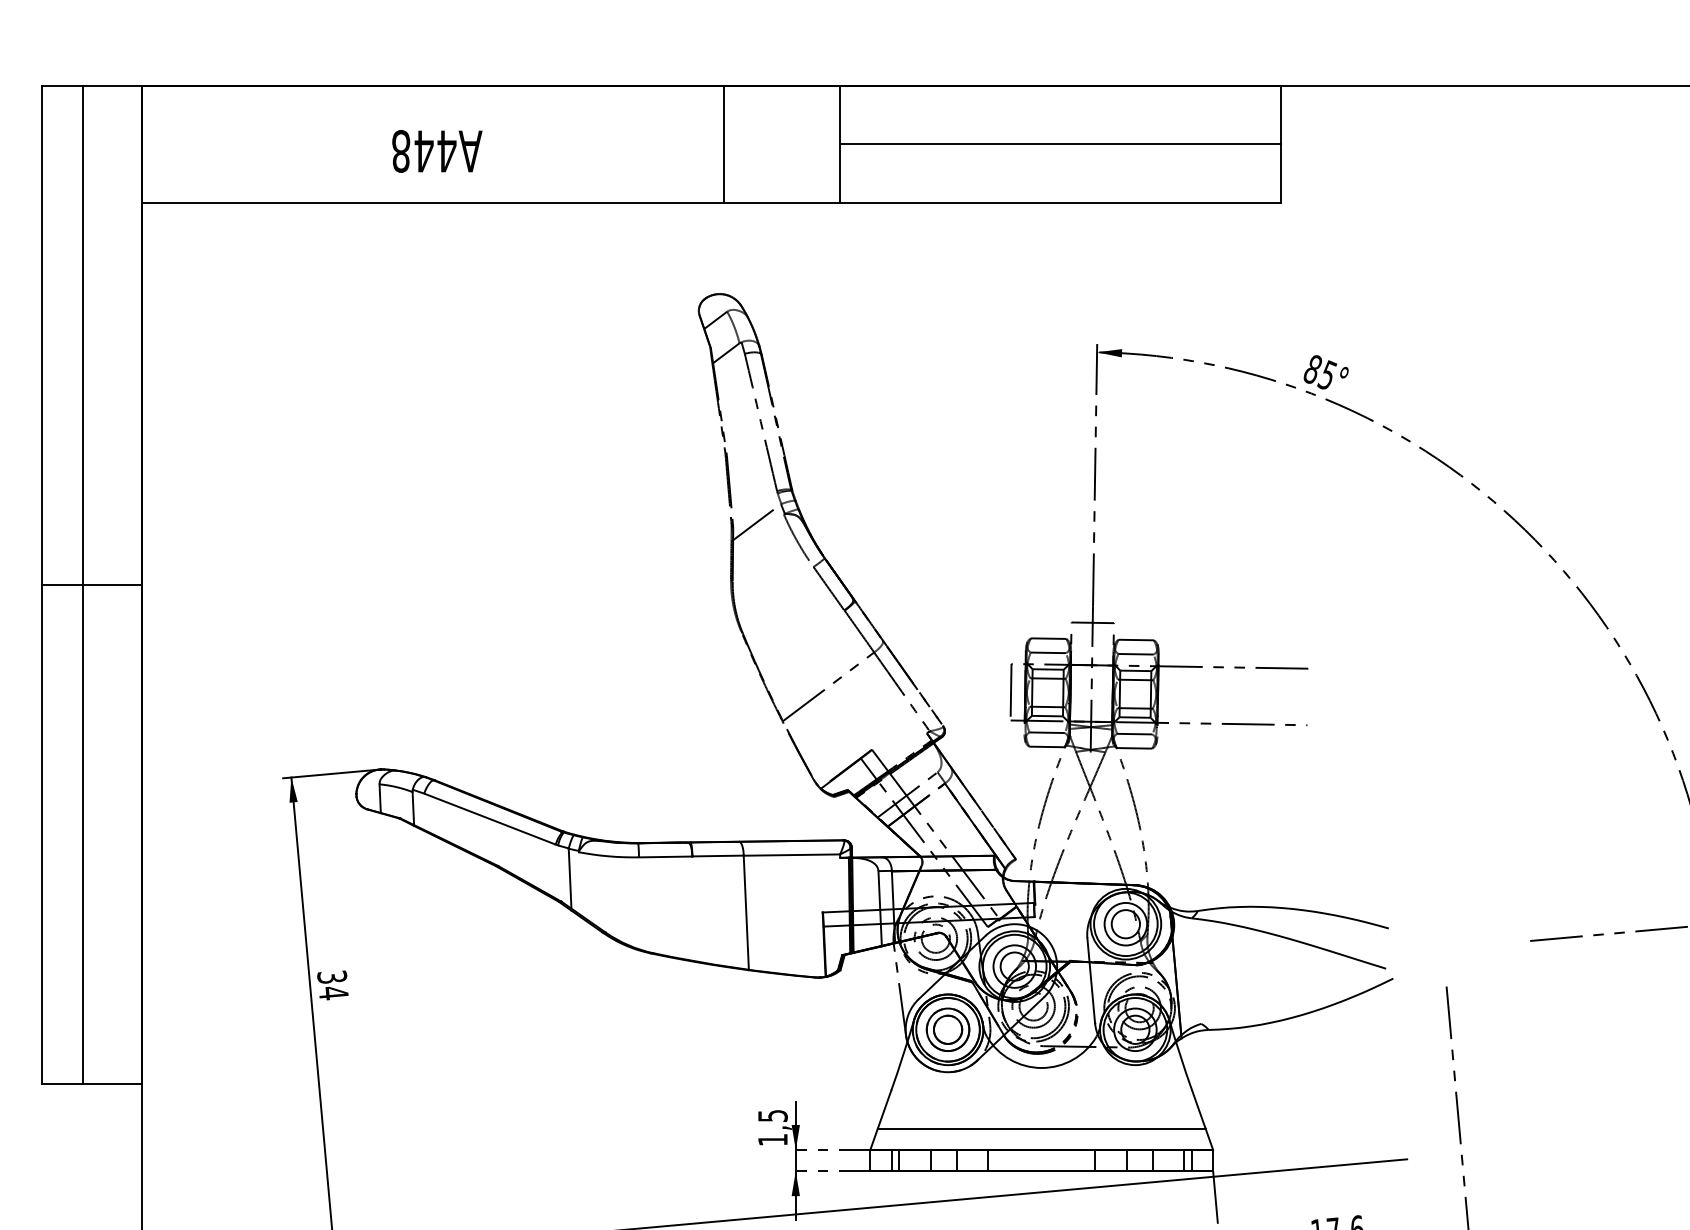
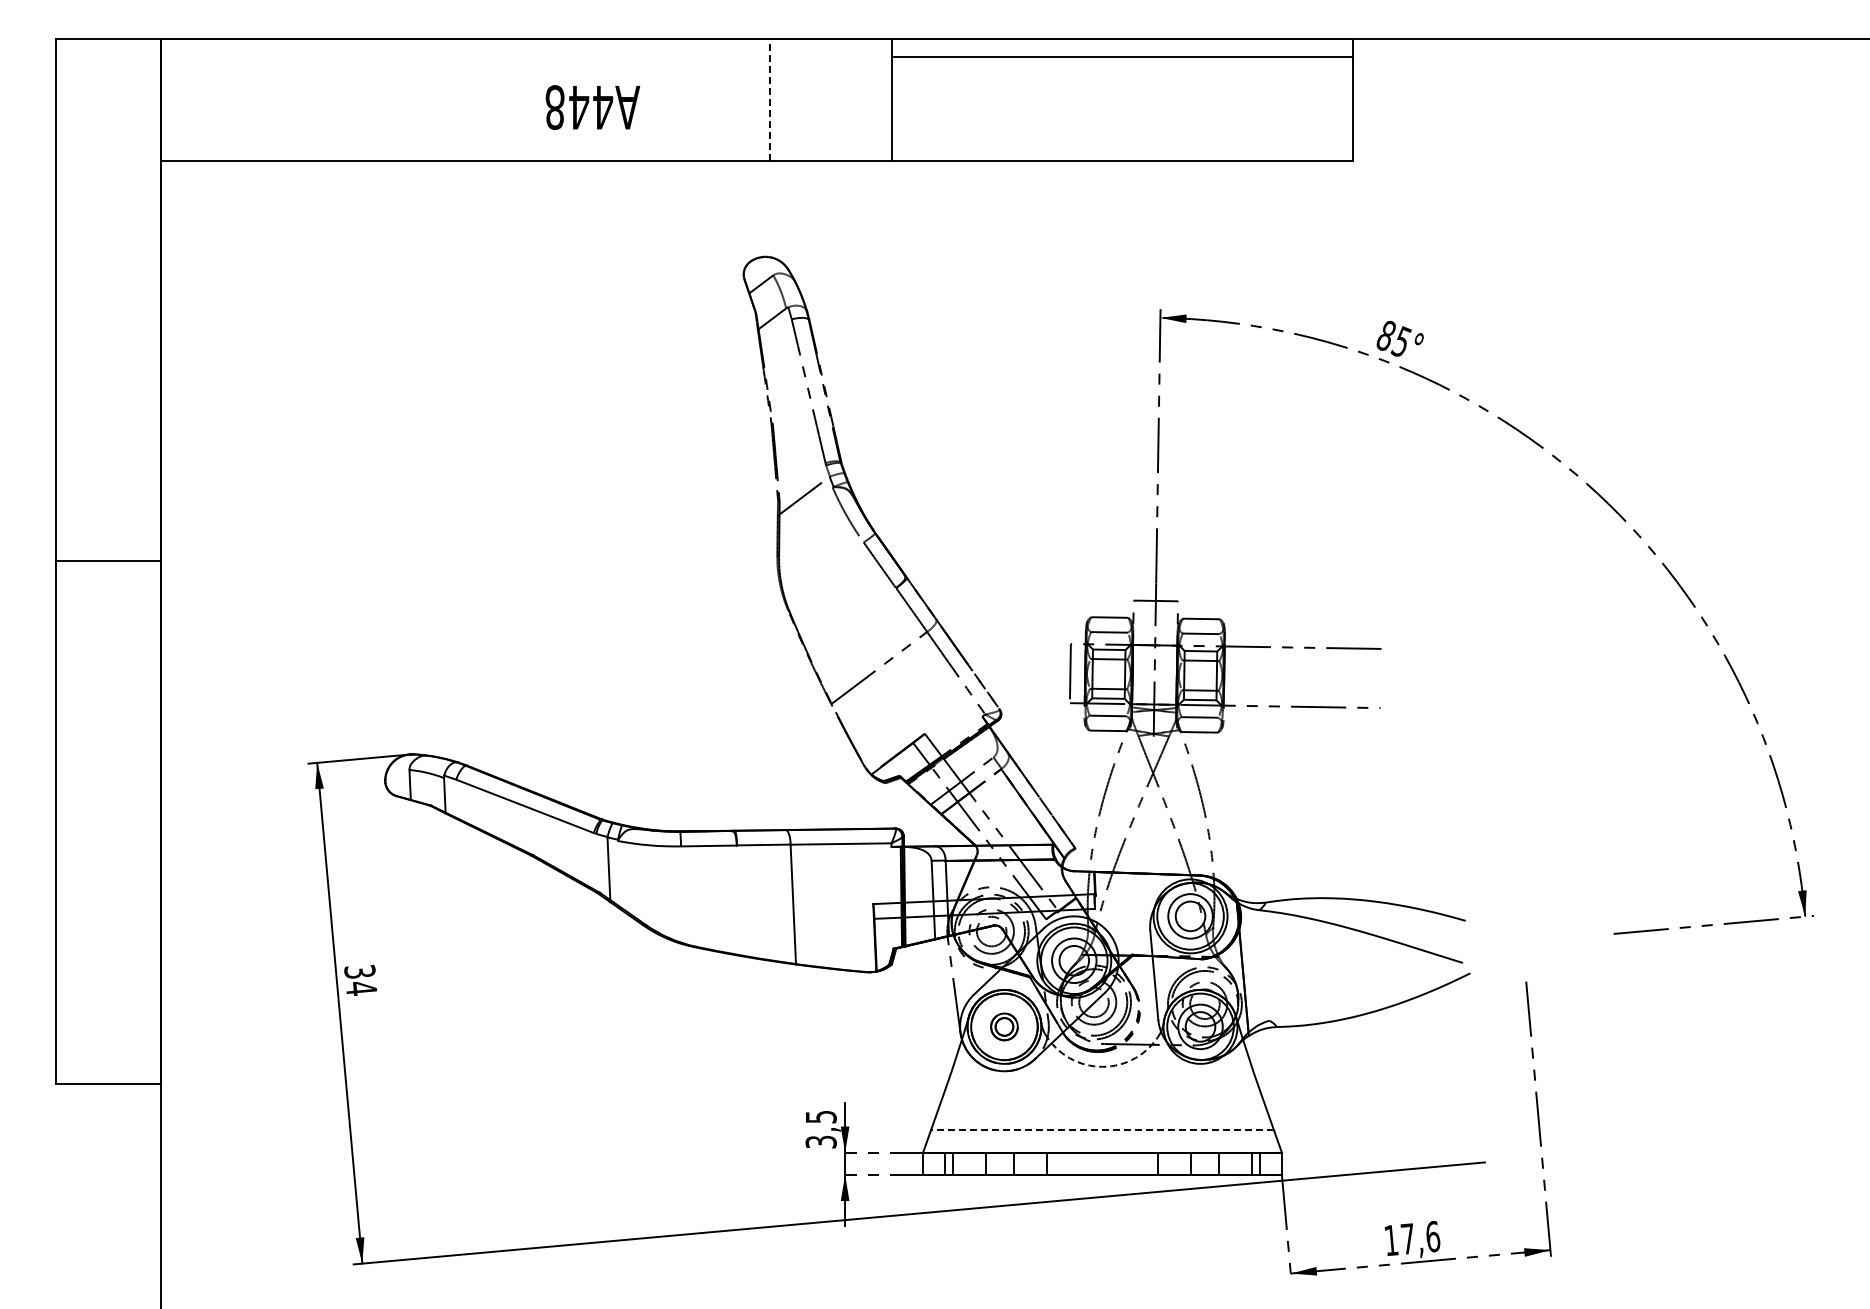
line: (723, 144) -> (769, 100), solid -> dashed
line: (1059, 144) -> (1121, 57), moved
text: (436, 151) -> (592, 107), moved
line: (83, 585) -> (99, 561), removed
part: (948, 1029) -> (1004, 1026), size x0.6
arc: (1041, 1067) -> (1102, 1066), solid -> dashed
line: (1041, 1128) -> (1102, 1130), solid -> dashed
text: (772, 1139) -> (820, 1141), 1,5 -> 3,5

